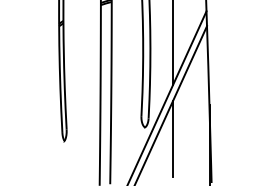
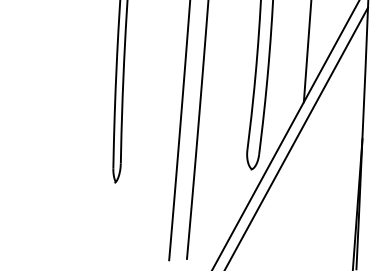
line: (172, 139) -> (296, 192), removed

